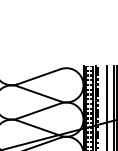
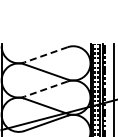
line: (39, 76) -> (46, 54), solid -> dashed
line: (39, 111) -> (46, 89), solid -> dashed

